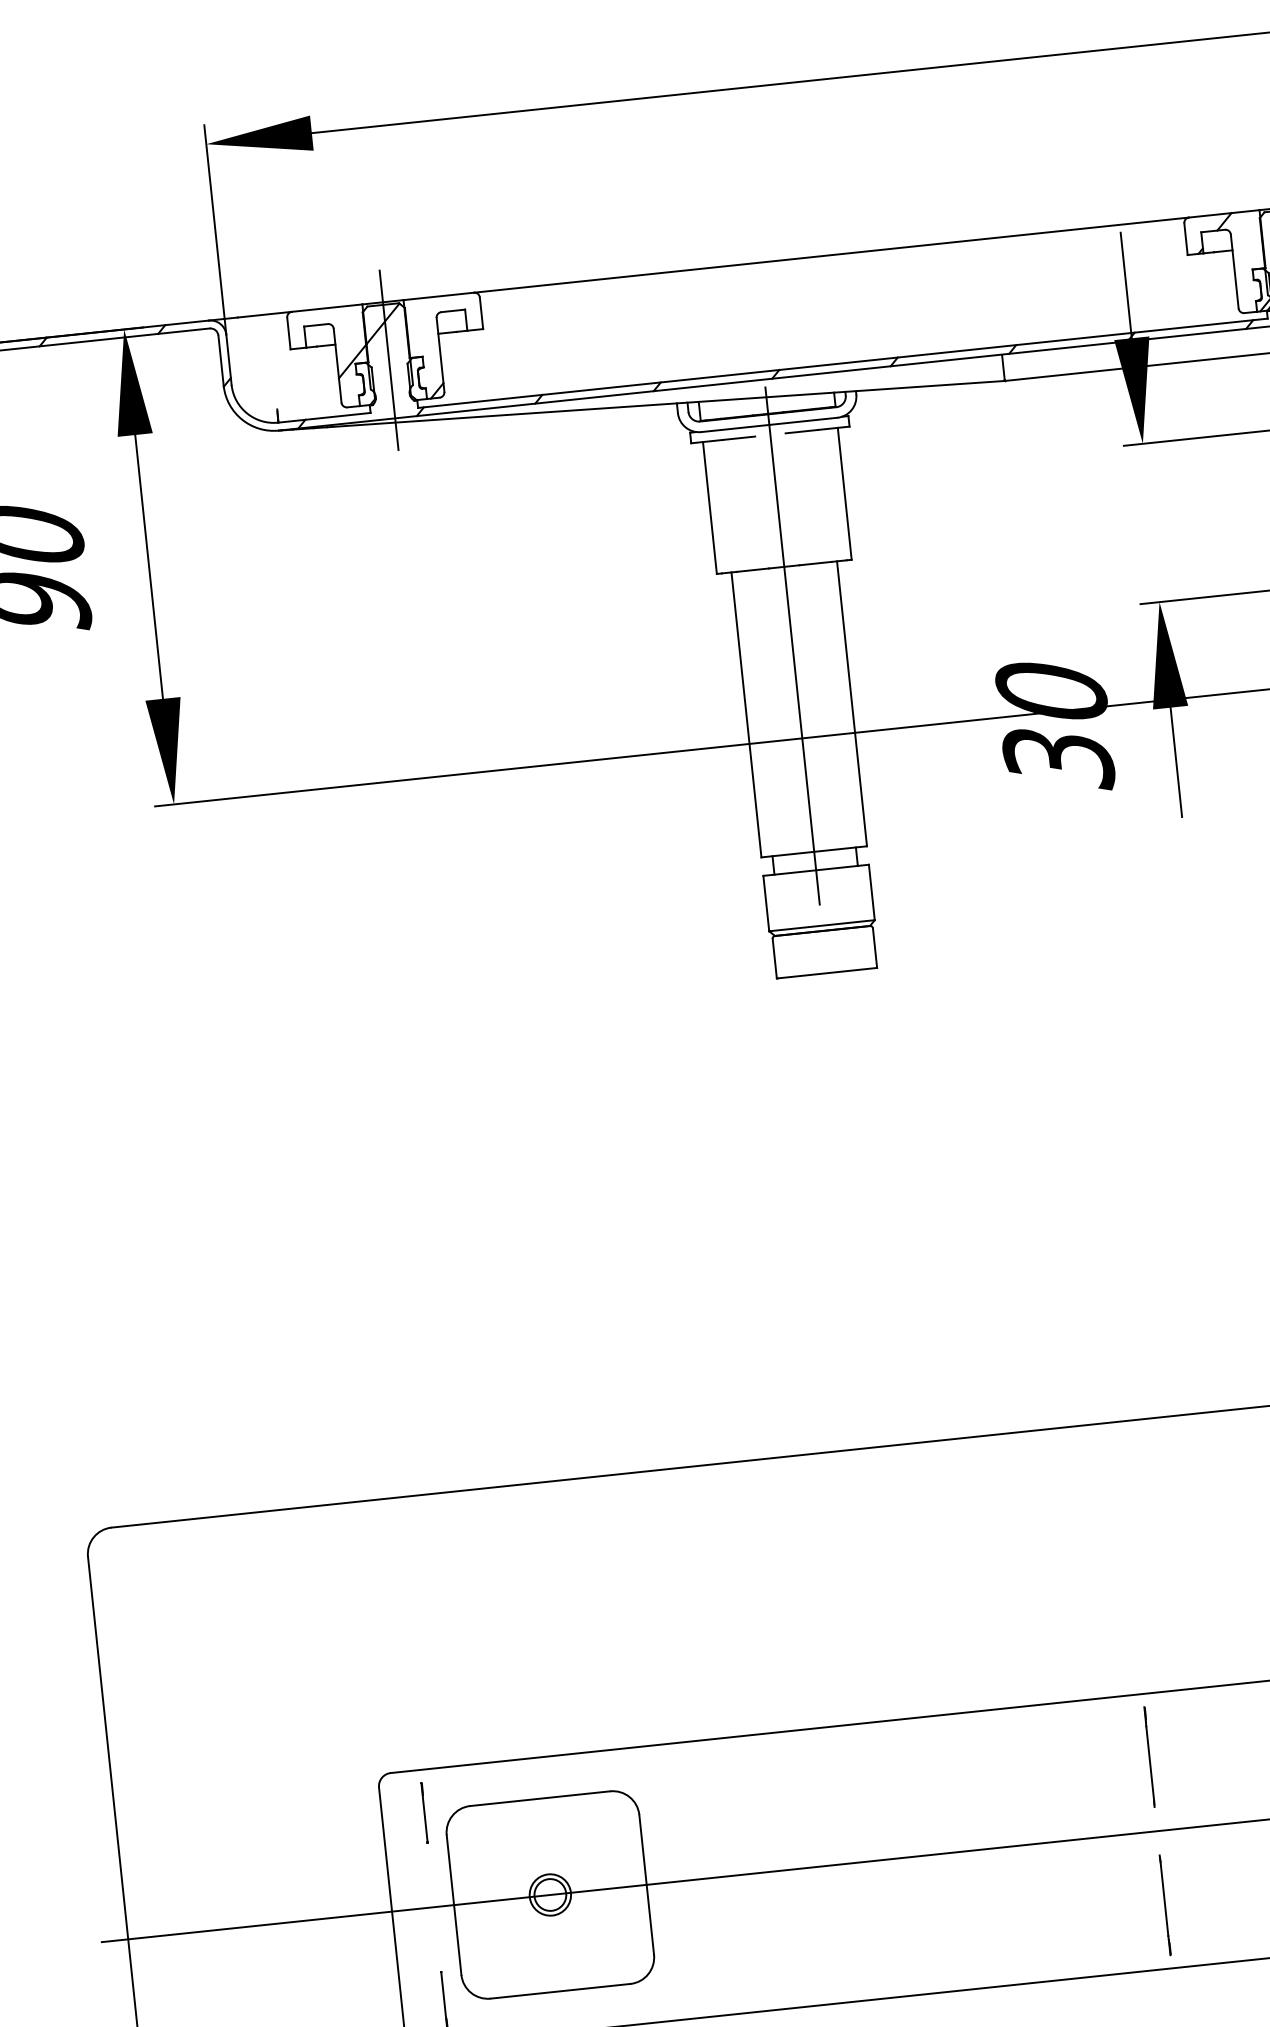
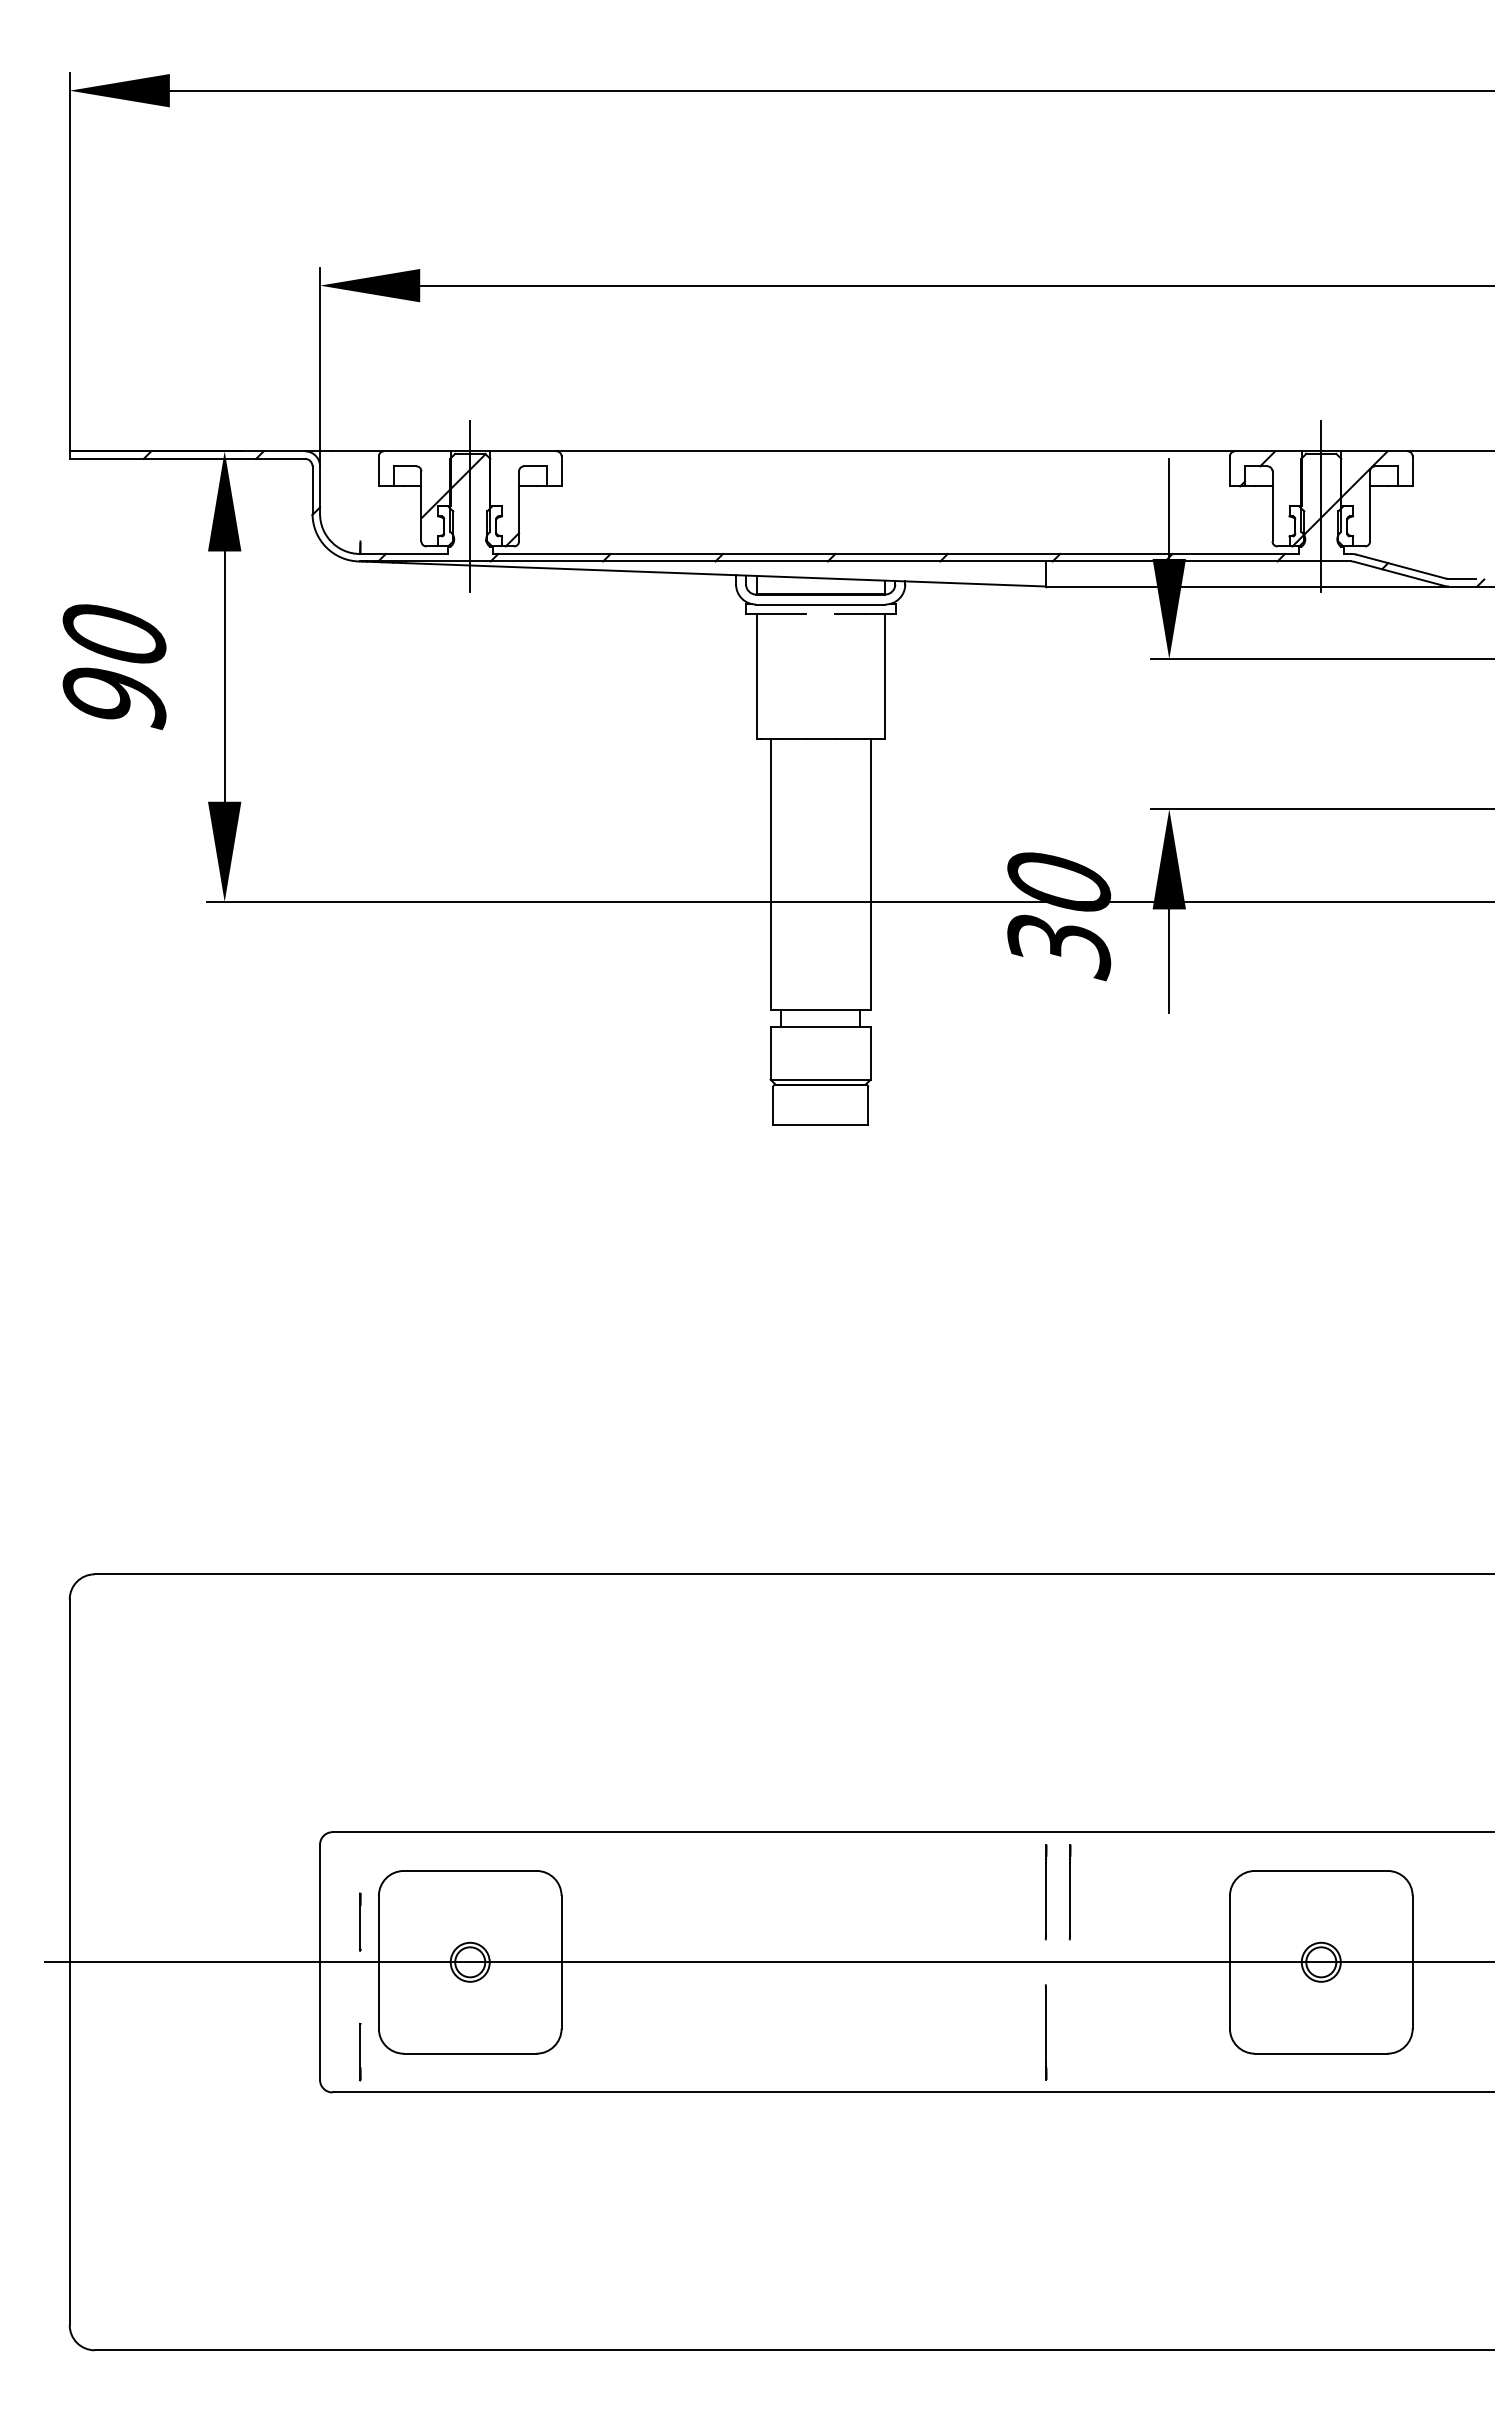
line: (792, 646) -> (820, 814), removed
line: (1175, 1754) -> (1070, 1892), added
line: (424, 1812) -> (360, 1921), moved

